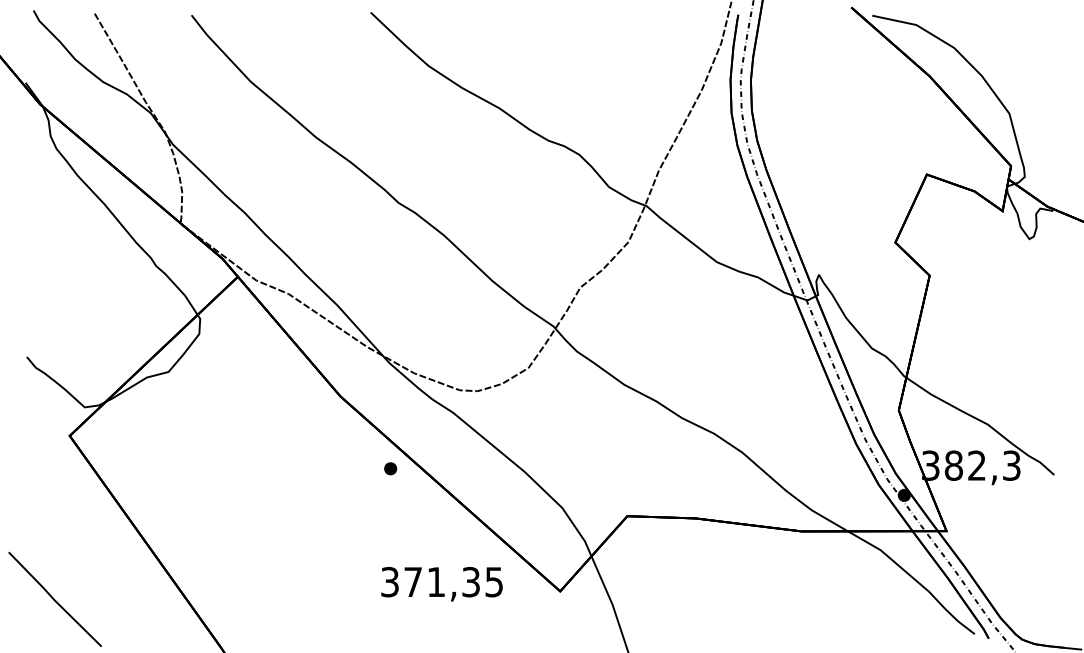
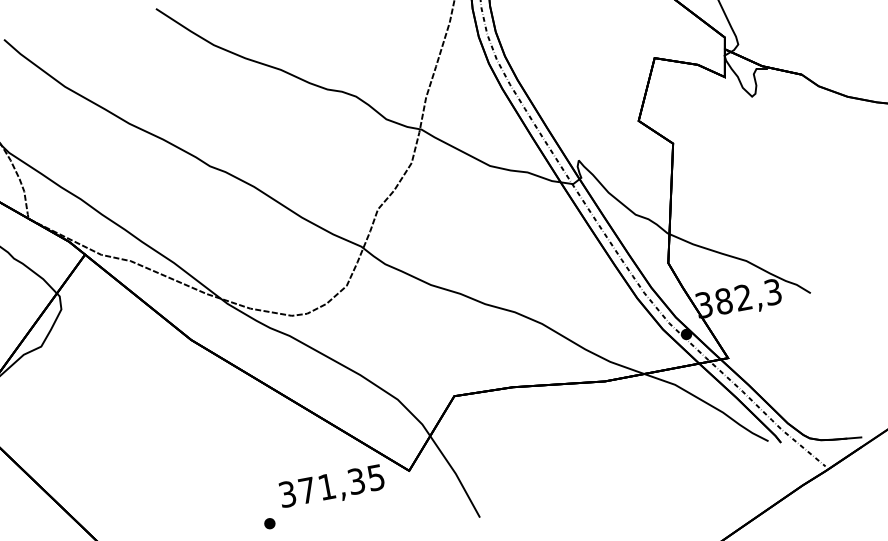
part: (390, 468) -> (269, 523), moved
text: (441, 584) -> (331, 488), moved

